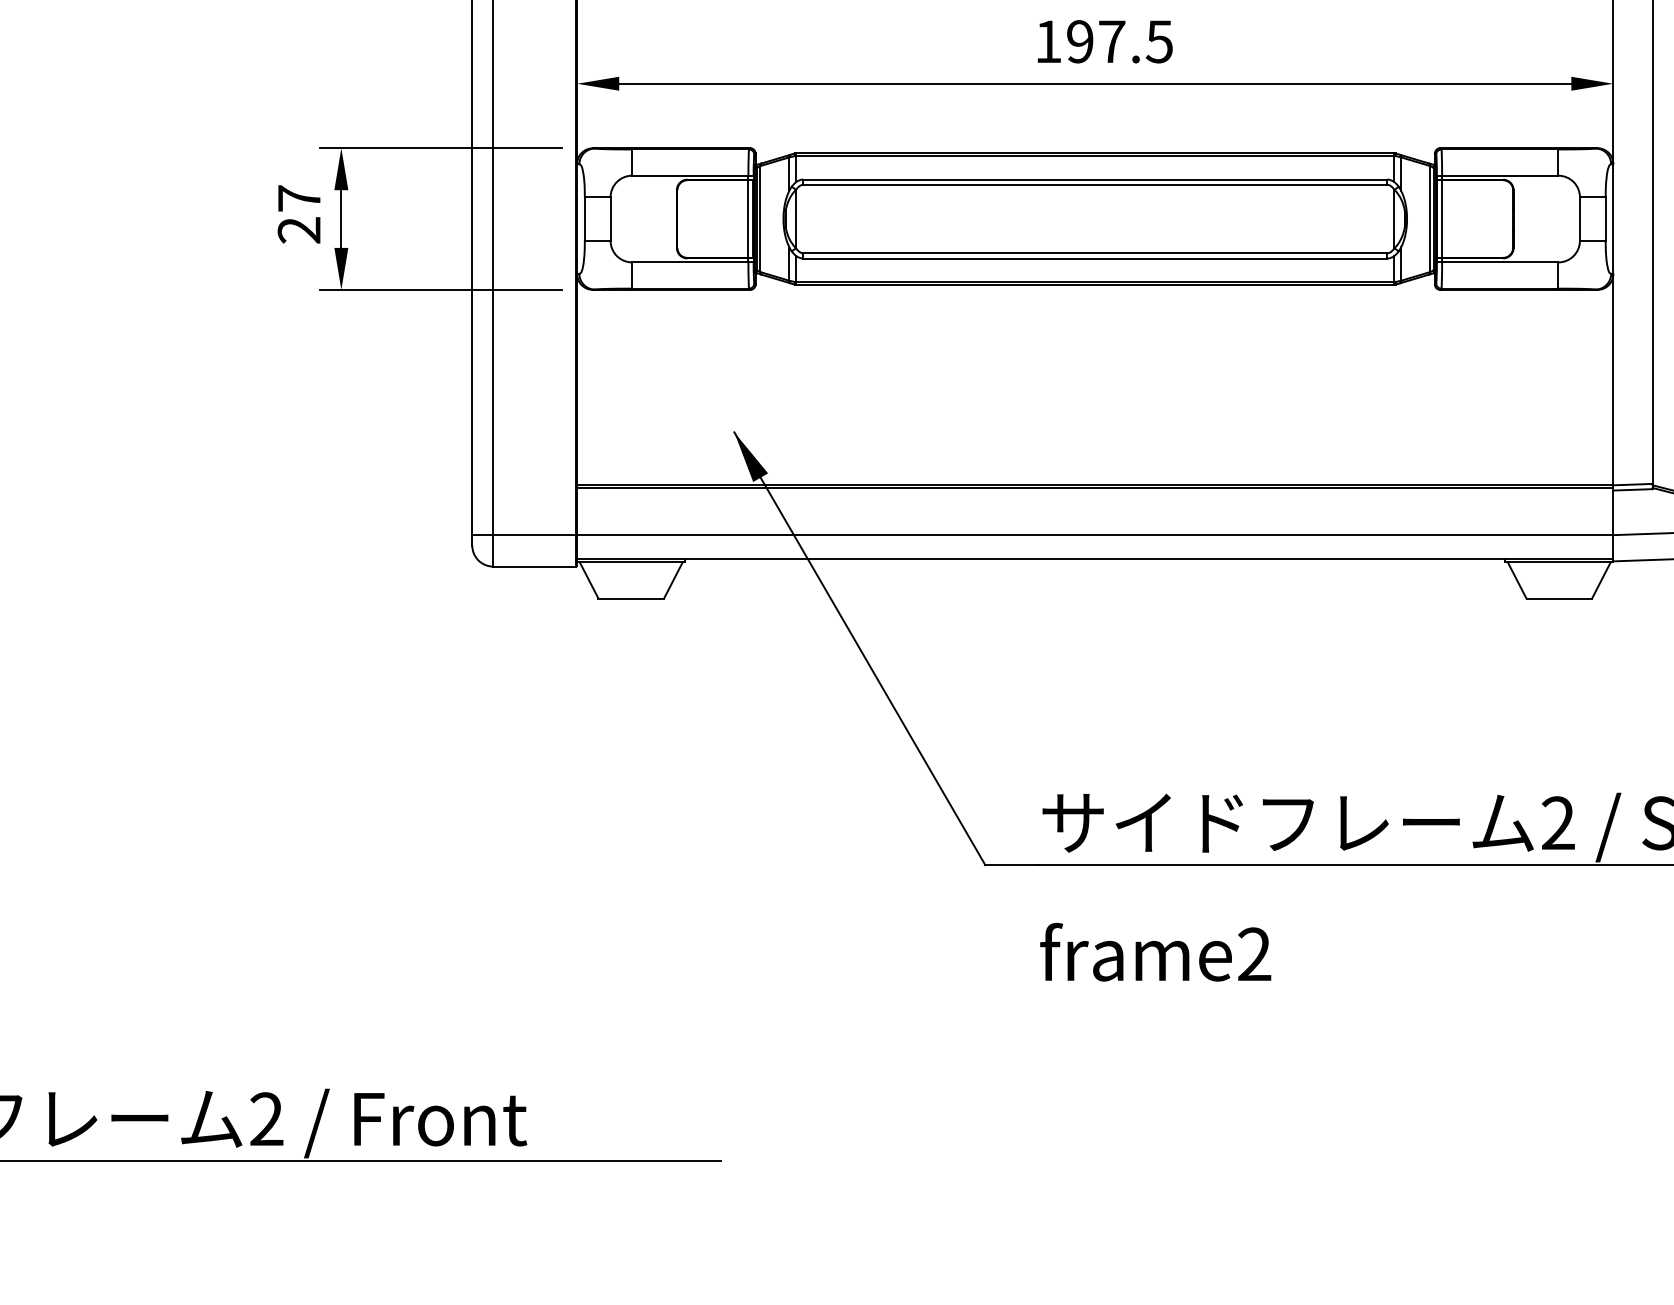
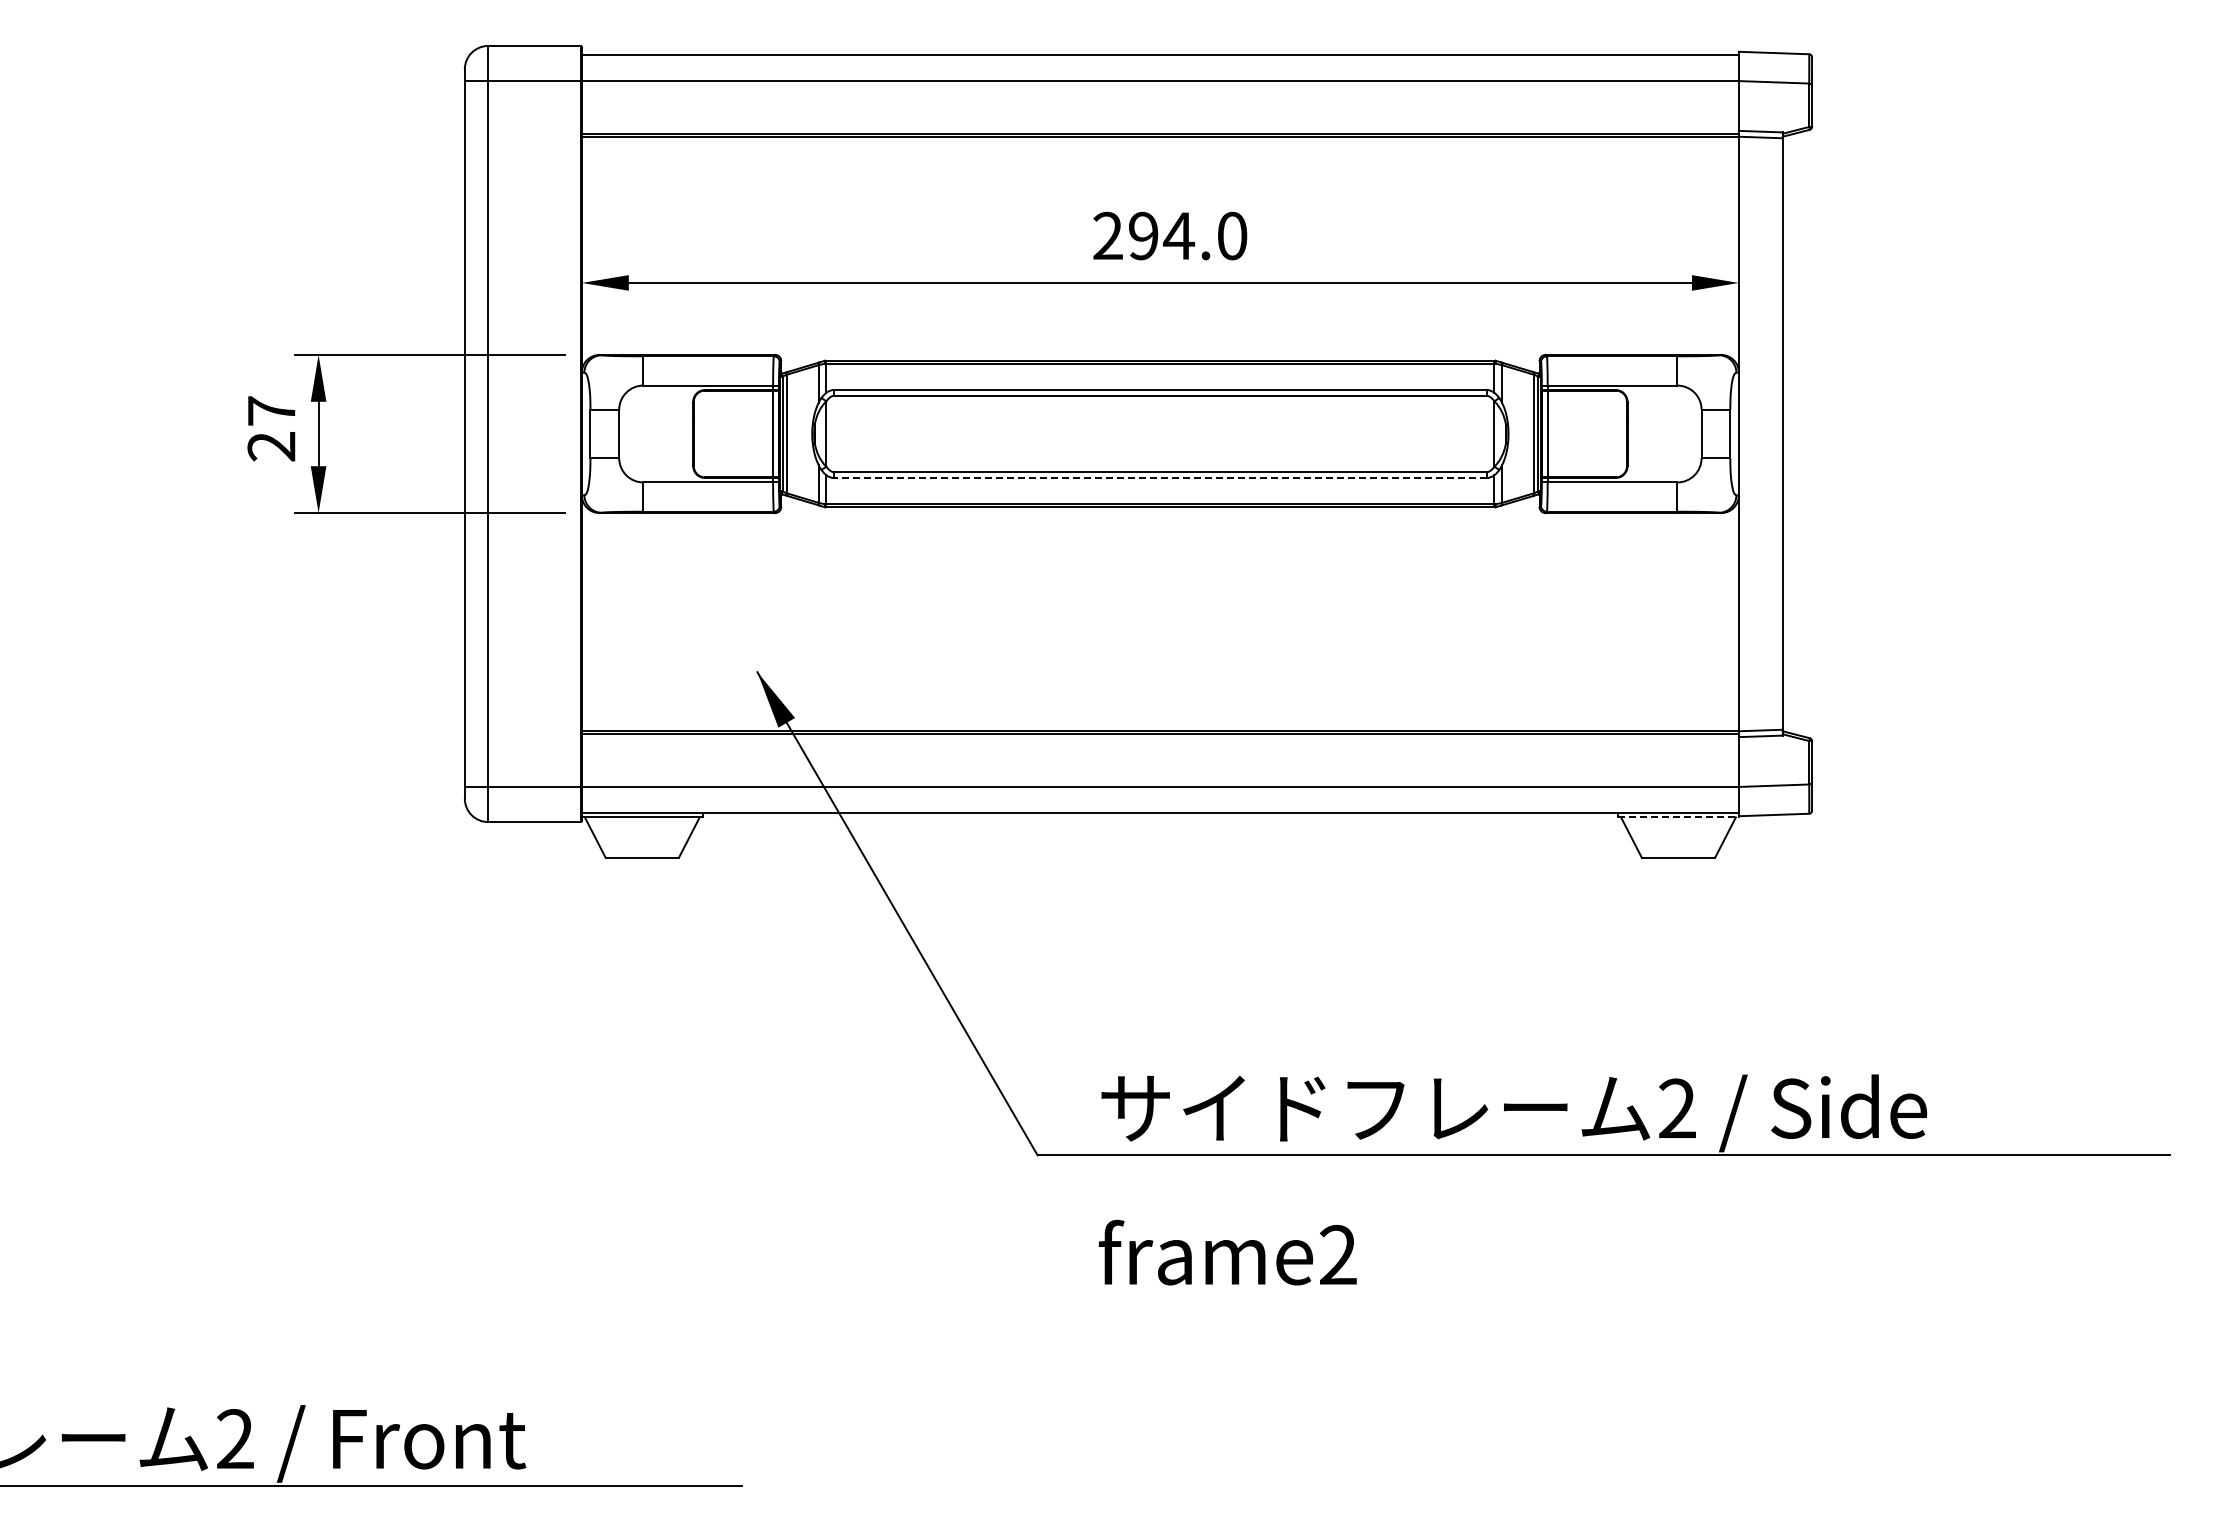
text: (1104, 41) -> (1170, 235), 197.5 -> 294.0
line: (1094, 258) -> (1159, 478), solid -> dashed
line: (1559, 562) -> (1678, 817), solid -> dashed

